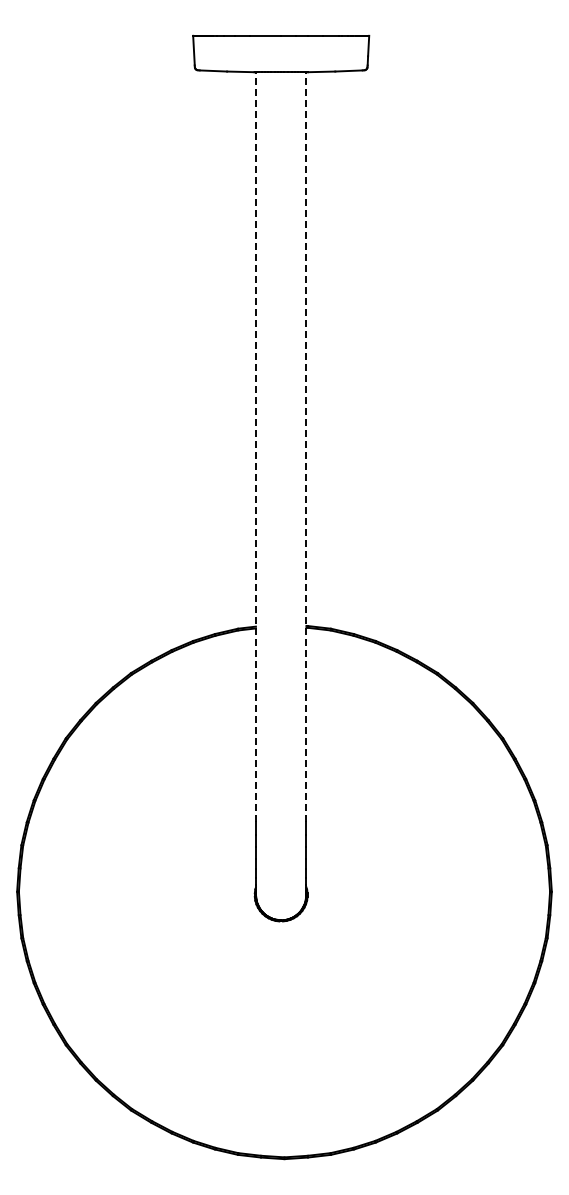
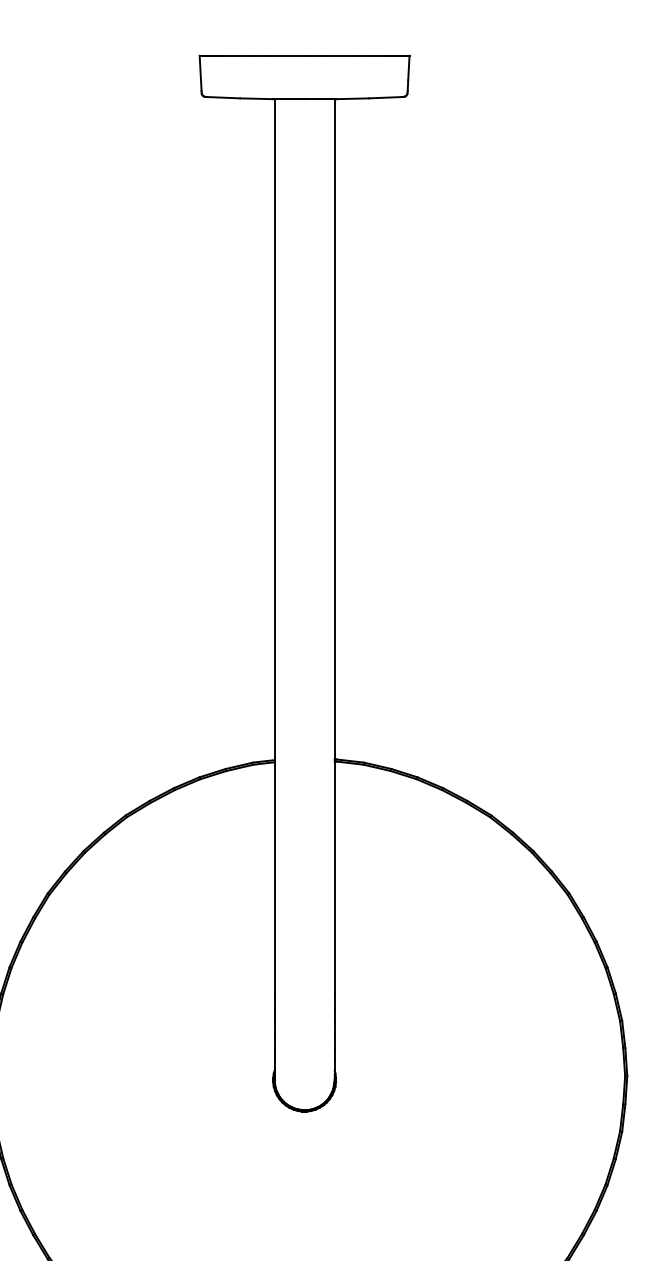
line: (255, 446) -> (273, 545), dashed -> solid
line: (306, 446) -> (334, 545), dashed -> solid

